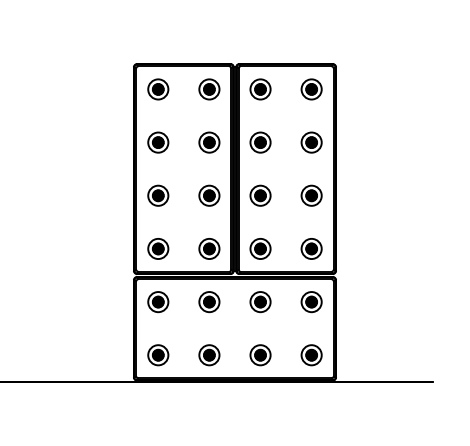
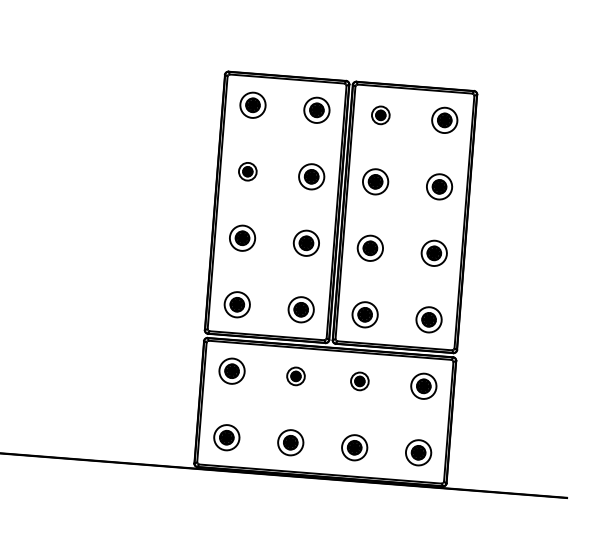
part: (260, 89) -> (380, 115), size x0.7
part: (158, 142) -> (248, 171), size x0.7
part: (209, 302) -> (296, 376), size x0.7
part: (260, 302) -> (359, 381), size x0.7

